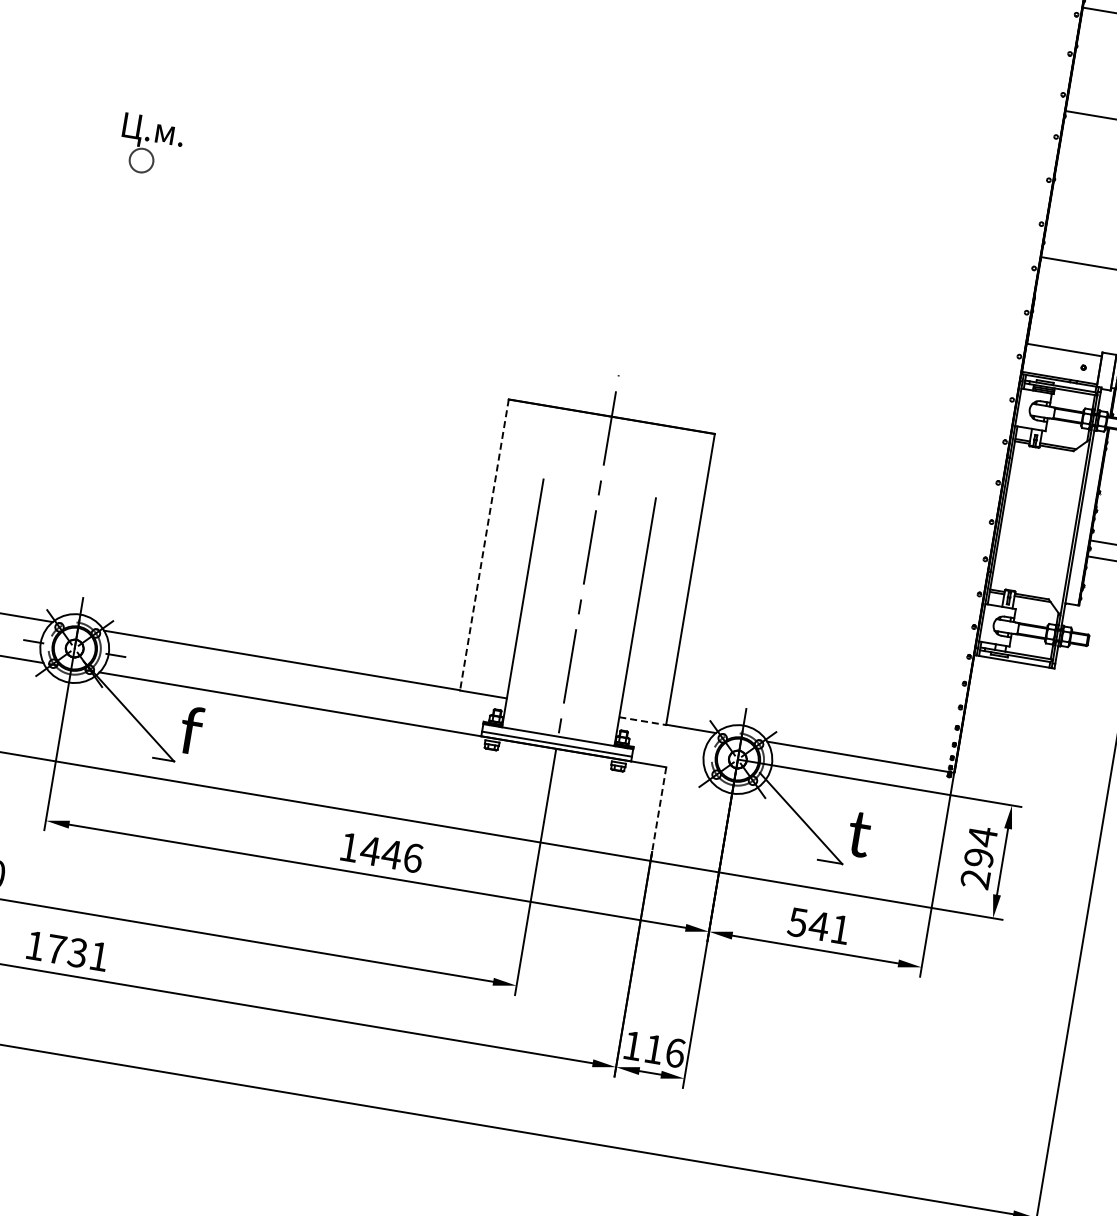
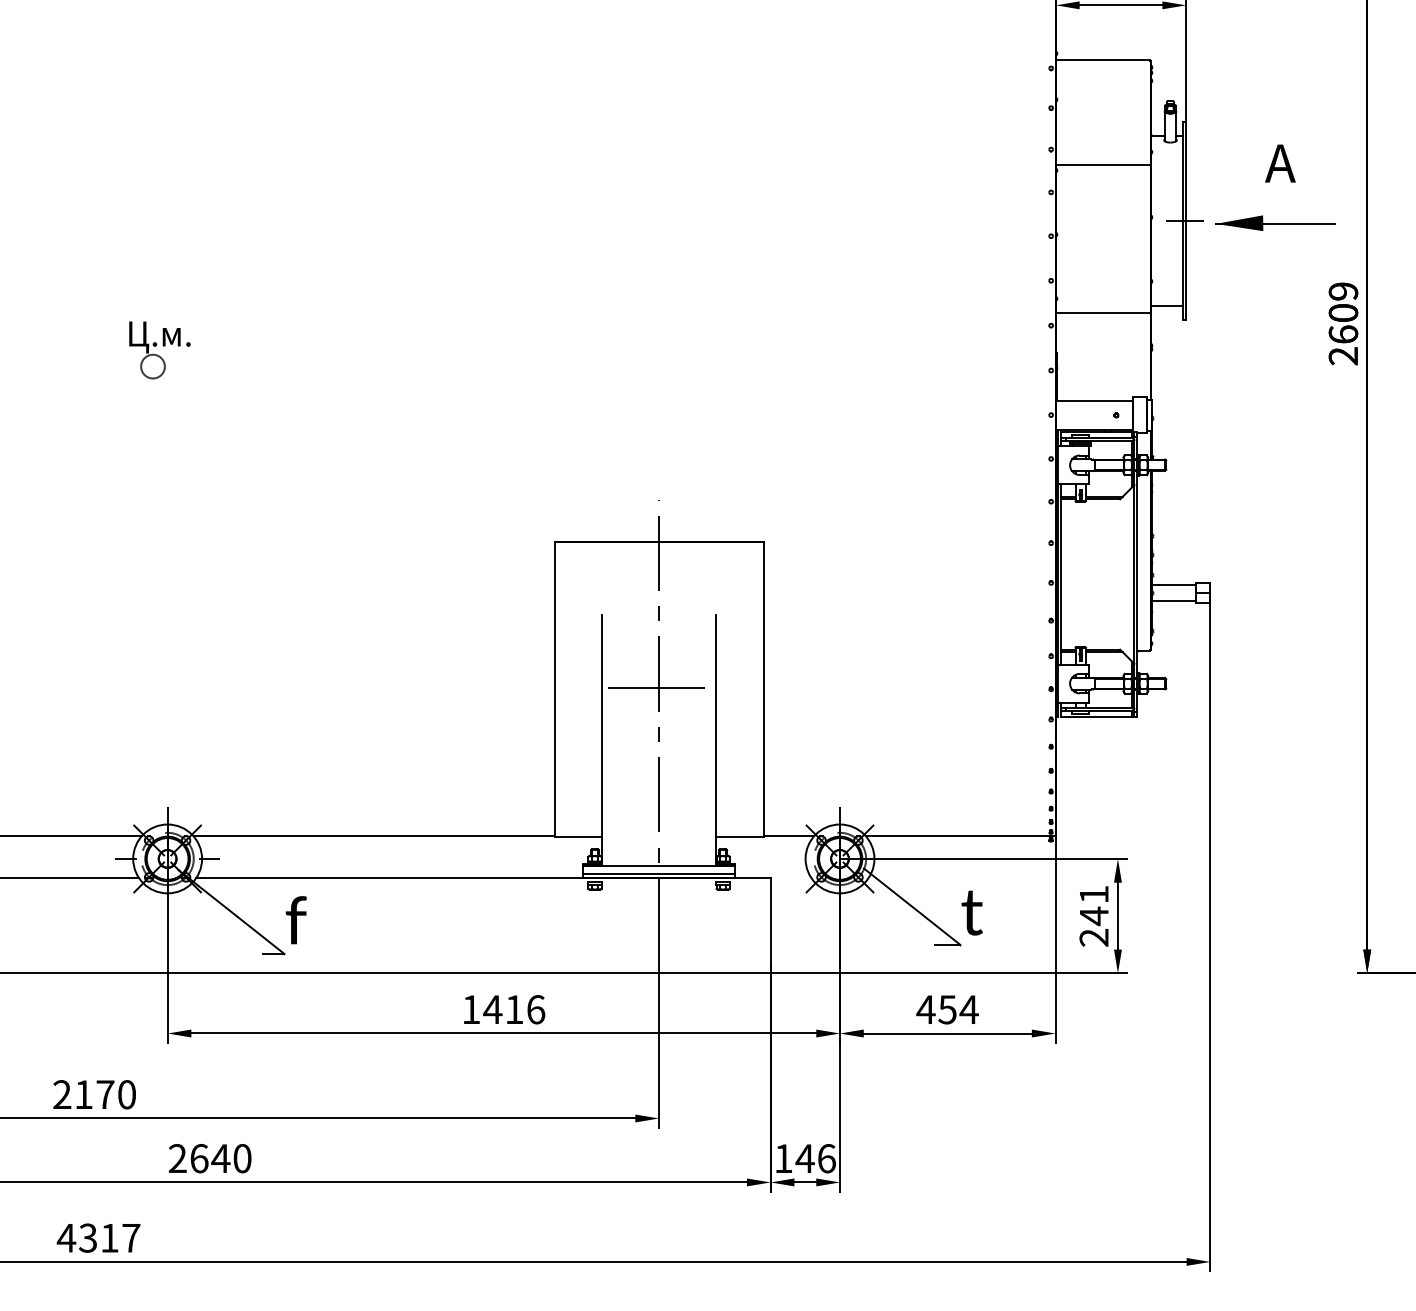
line: (484, 545) -> (554, 689), dashed -> solid
line: (585, 560) -> (656, 687), added
line: (642, 720) -> (739, 836), dashed -> solid
line: (658, 814) -> (770, 926), dashed -> solid
text: (980, 847) -> (1093, 905), 294 -> 241
text: (391, 854) -> (514, 1009), 1446 -> 1416
text: (819, 925) -> (947, 1009), 541 -> 454
text: (66, 950) -> (209, 1158), 1731 -> 2640
text: (653, 1049) -> (804, 1158), 116 -> 146

